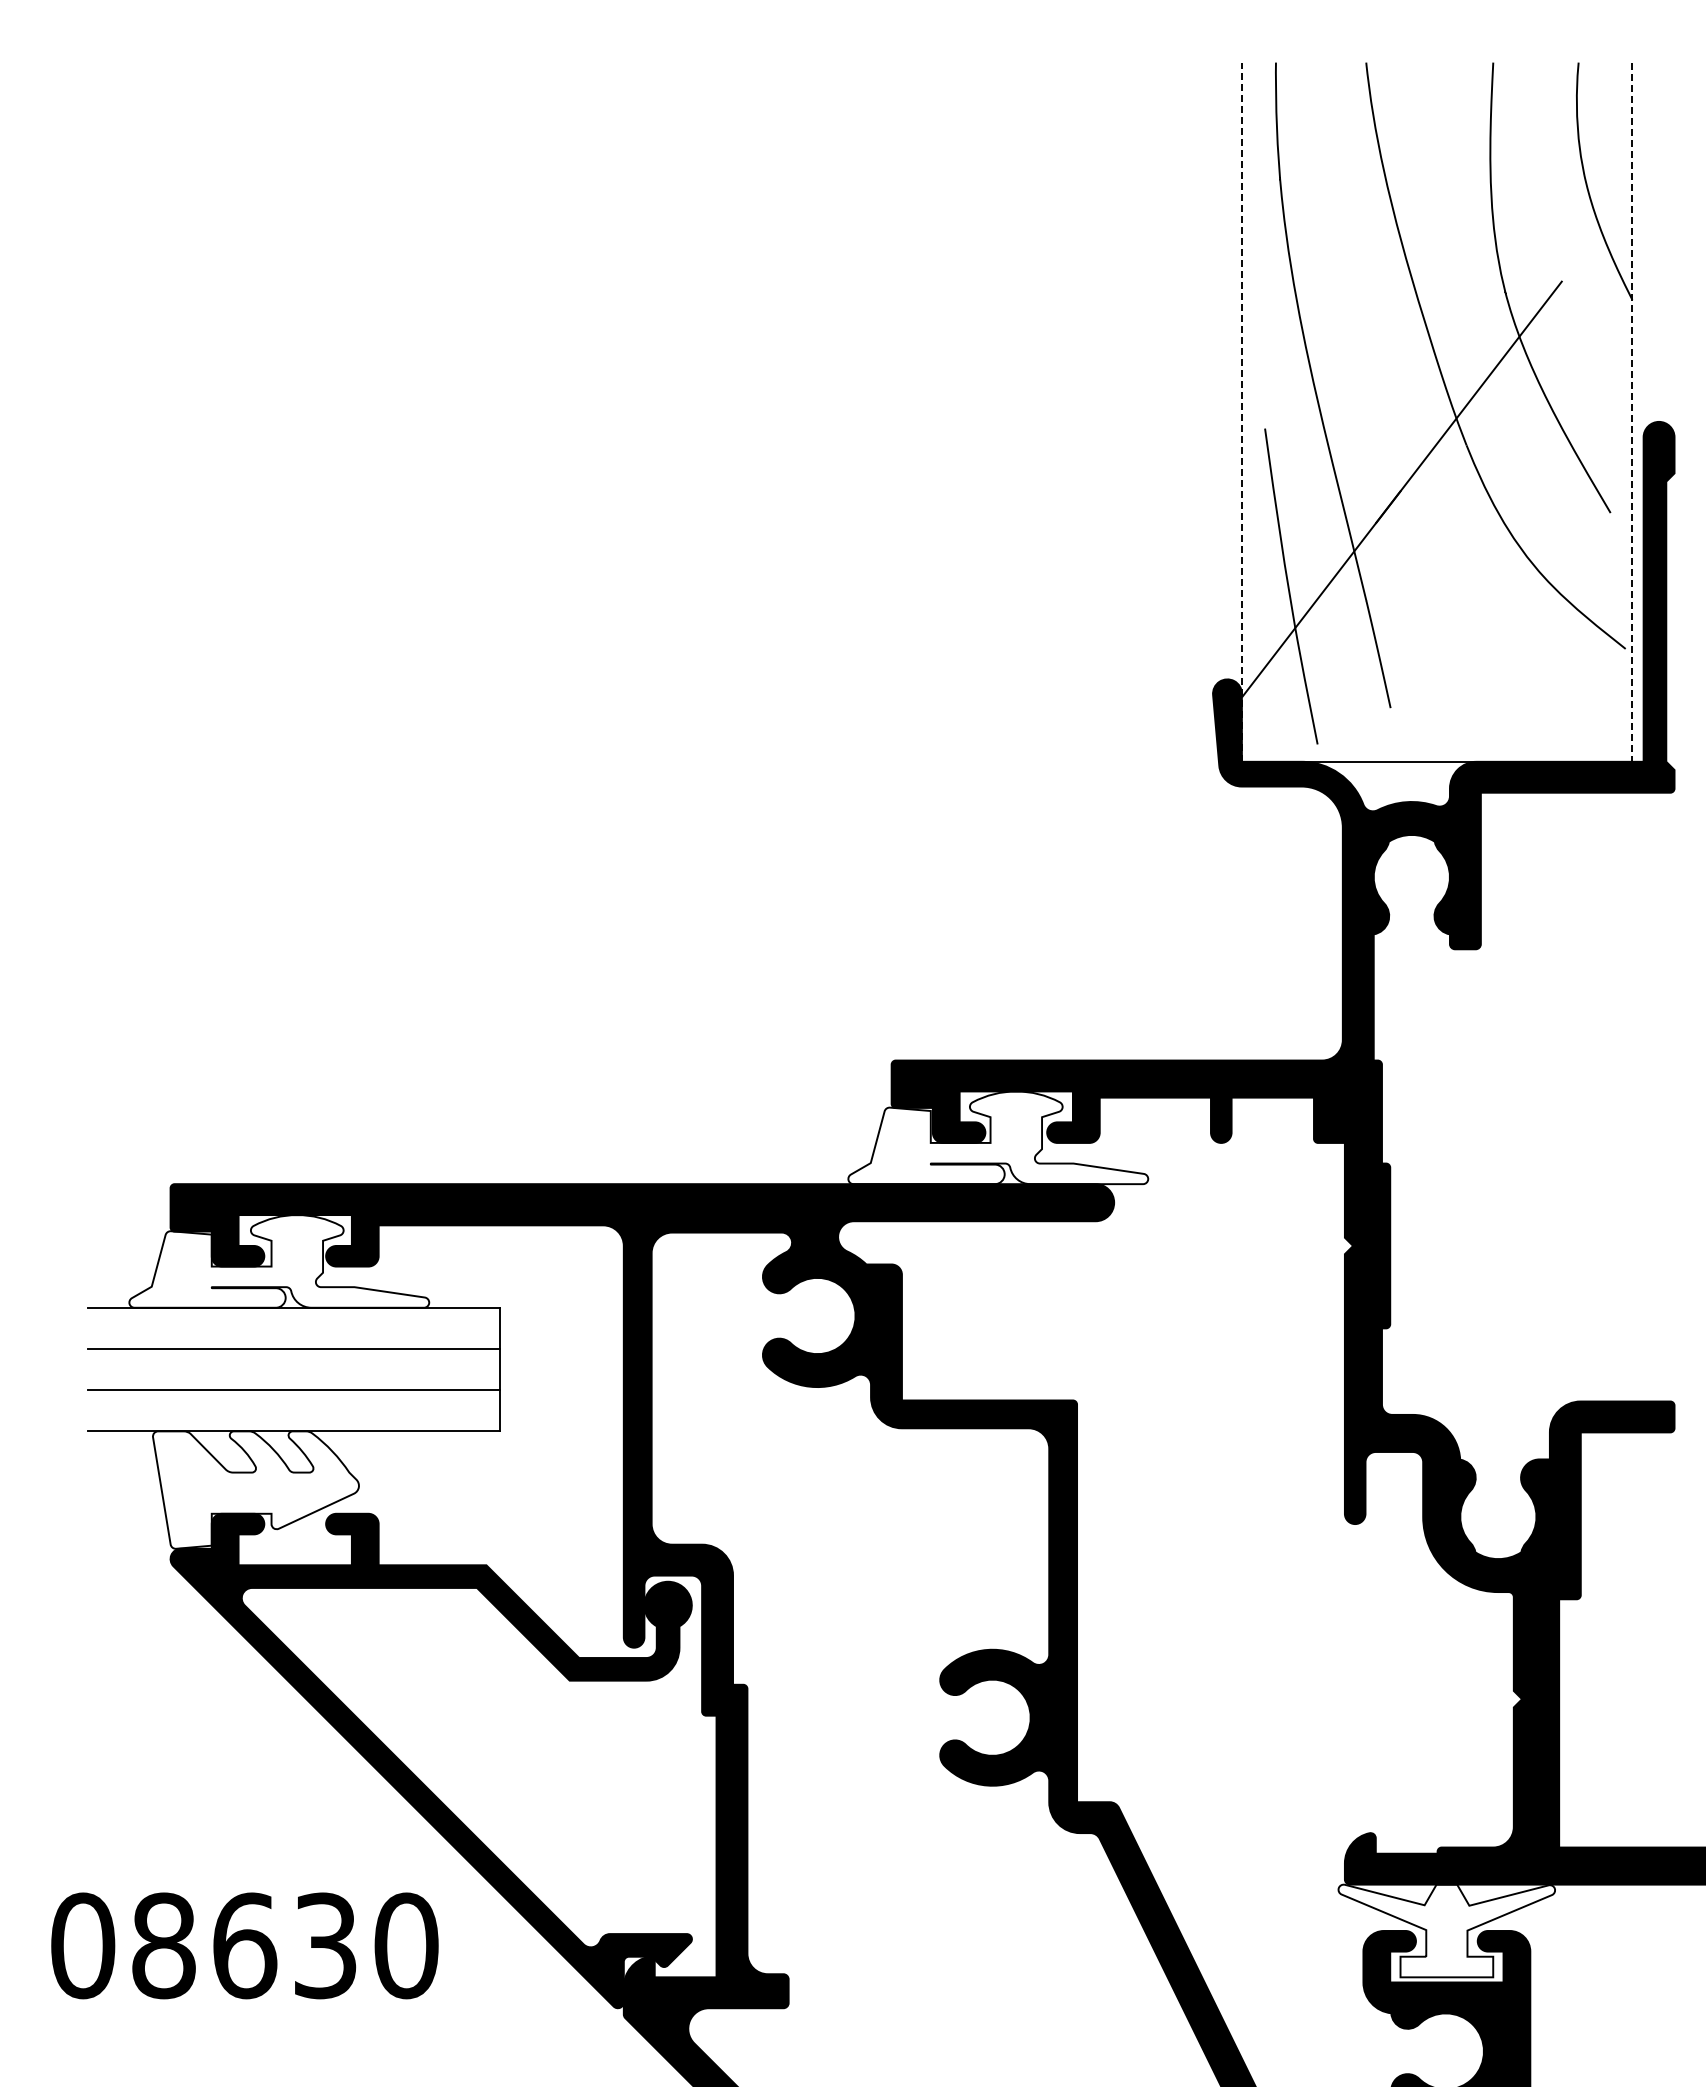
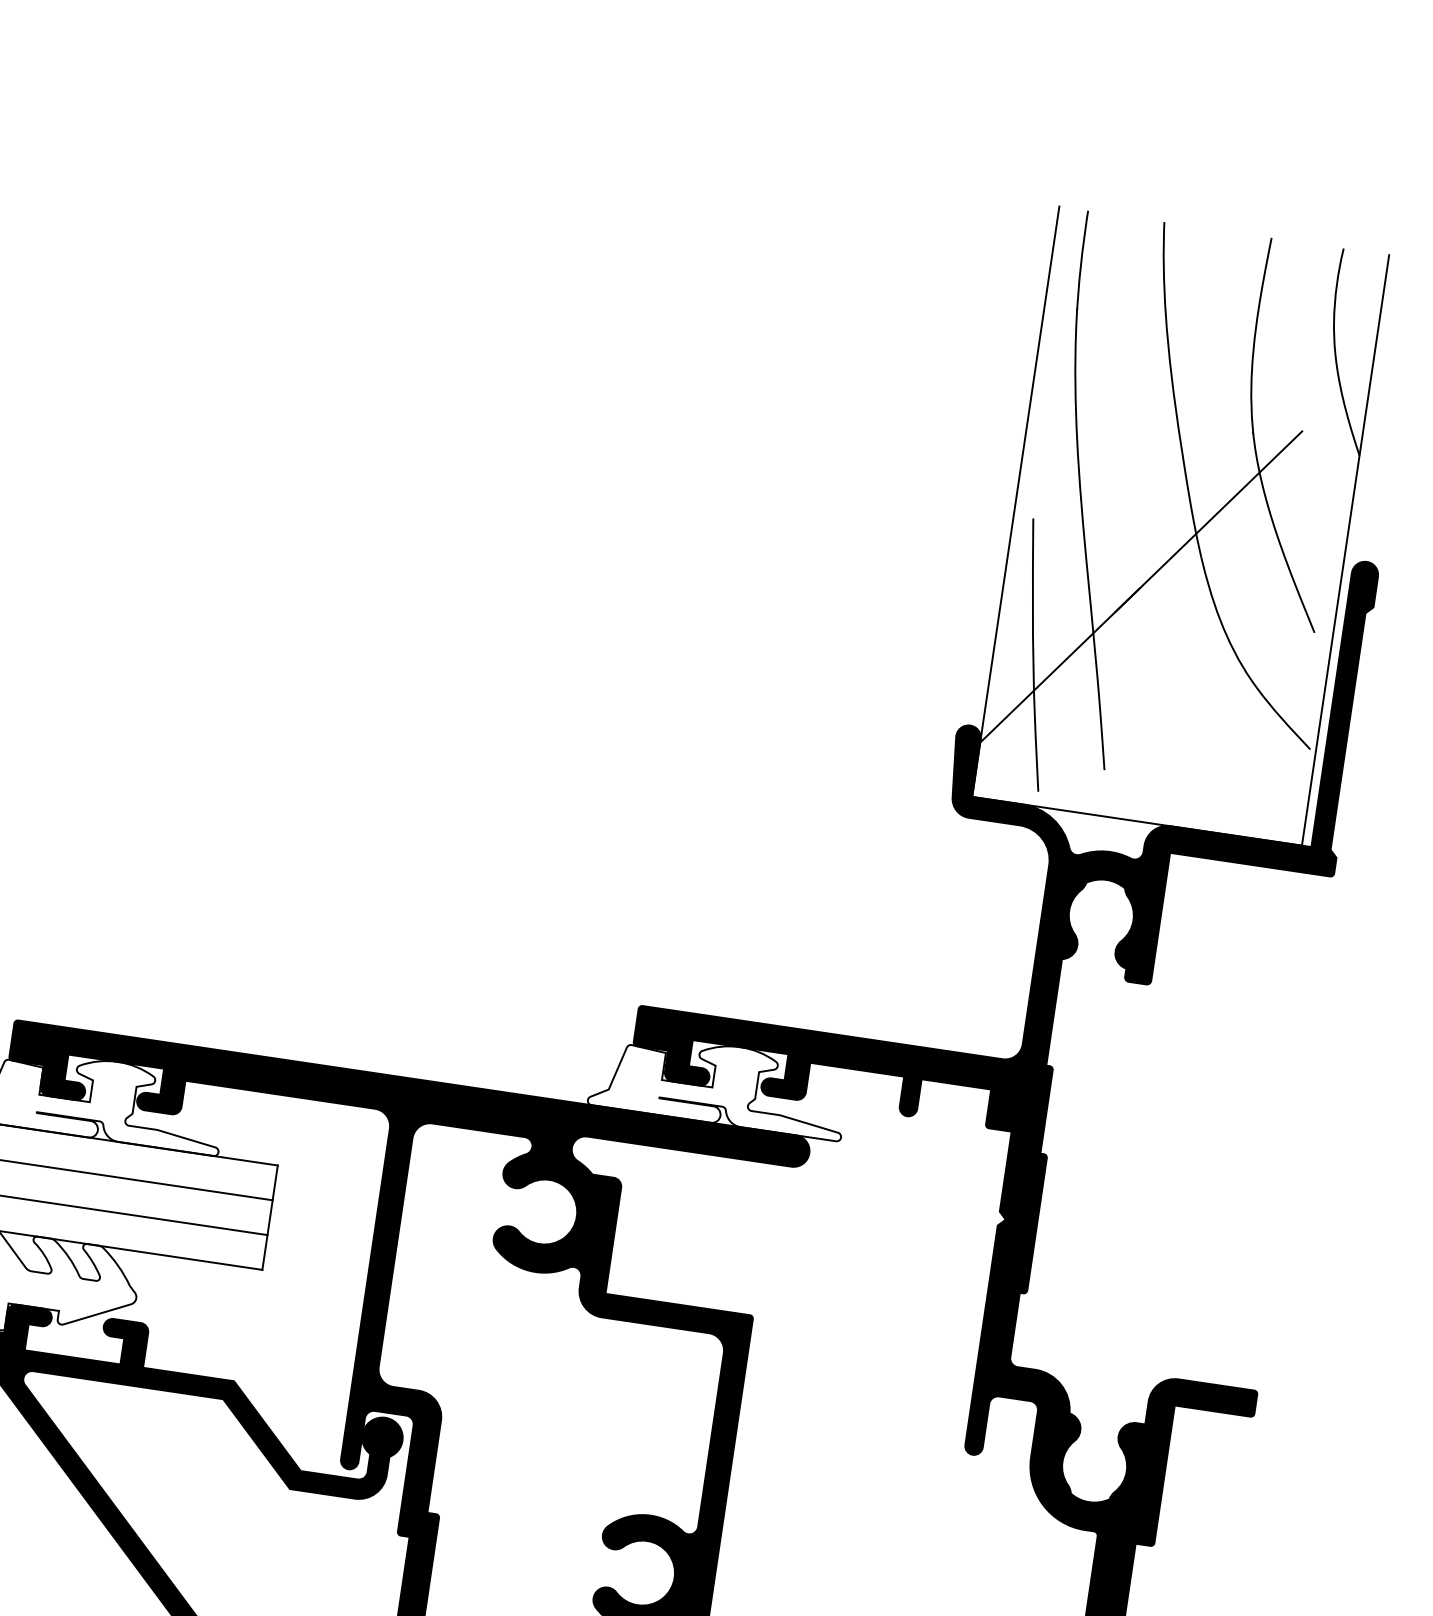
line: (1241, 412) -> (1015, 501), dashed -> solid
line: (1632, 412) -> (1345, 550), dashed -> solid

